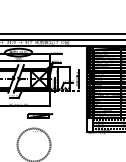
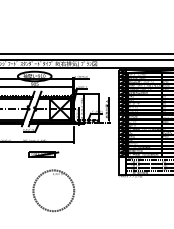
part: (40, 115) -> (43, 154), moved

